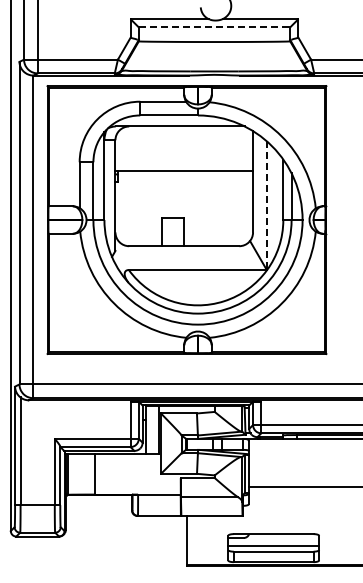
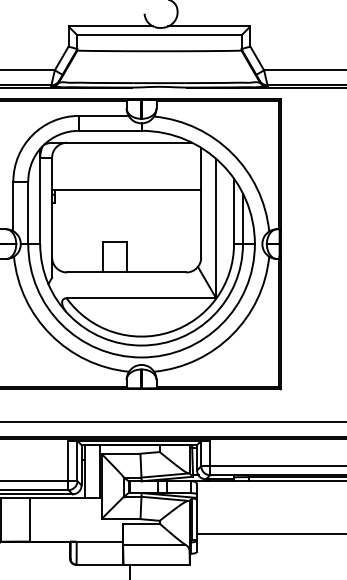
line: (214, 27) -> (159, 35), dashed -> solid
line: (266, 206) -> (215, 229), dashed -> solid

